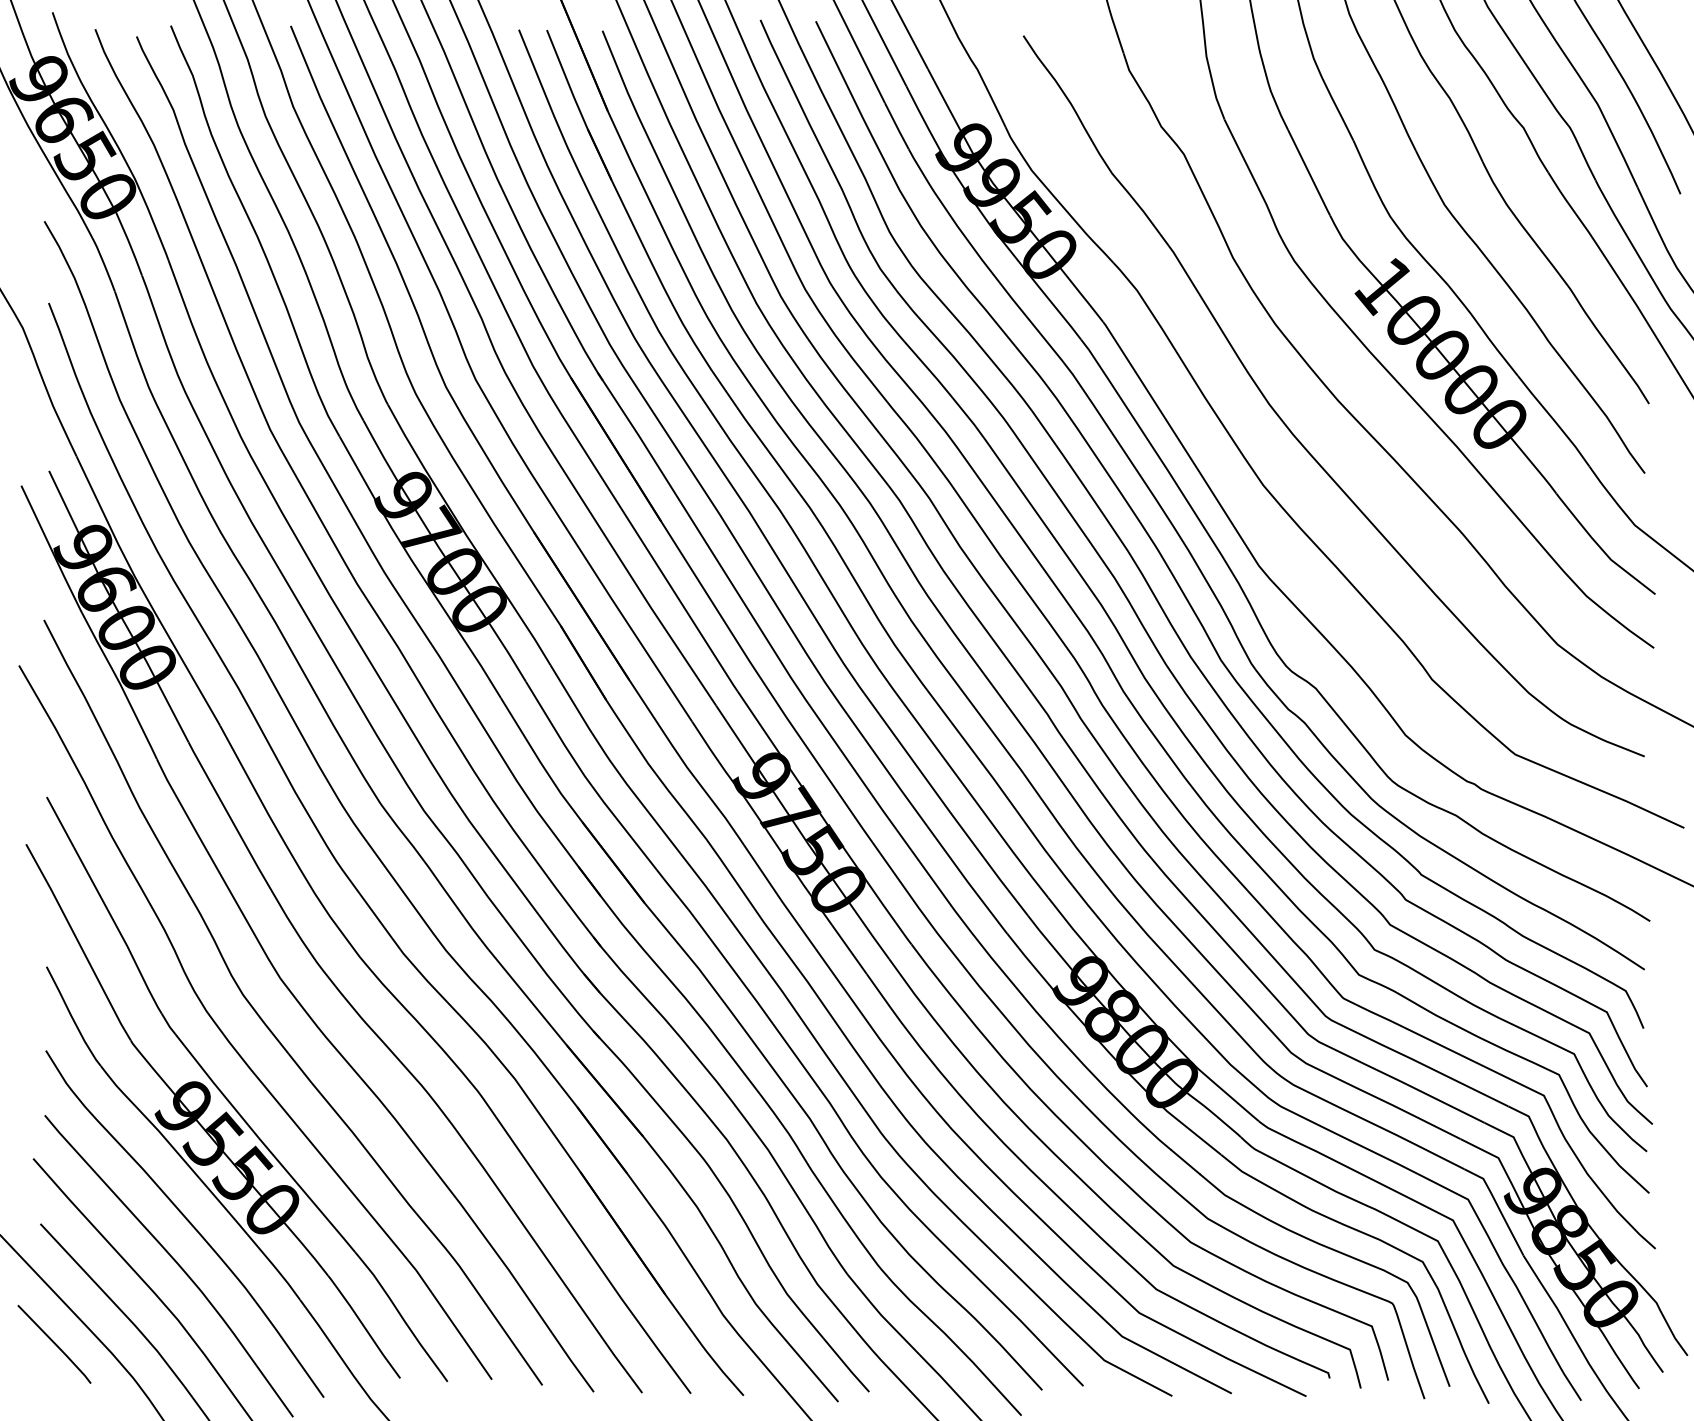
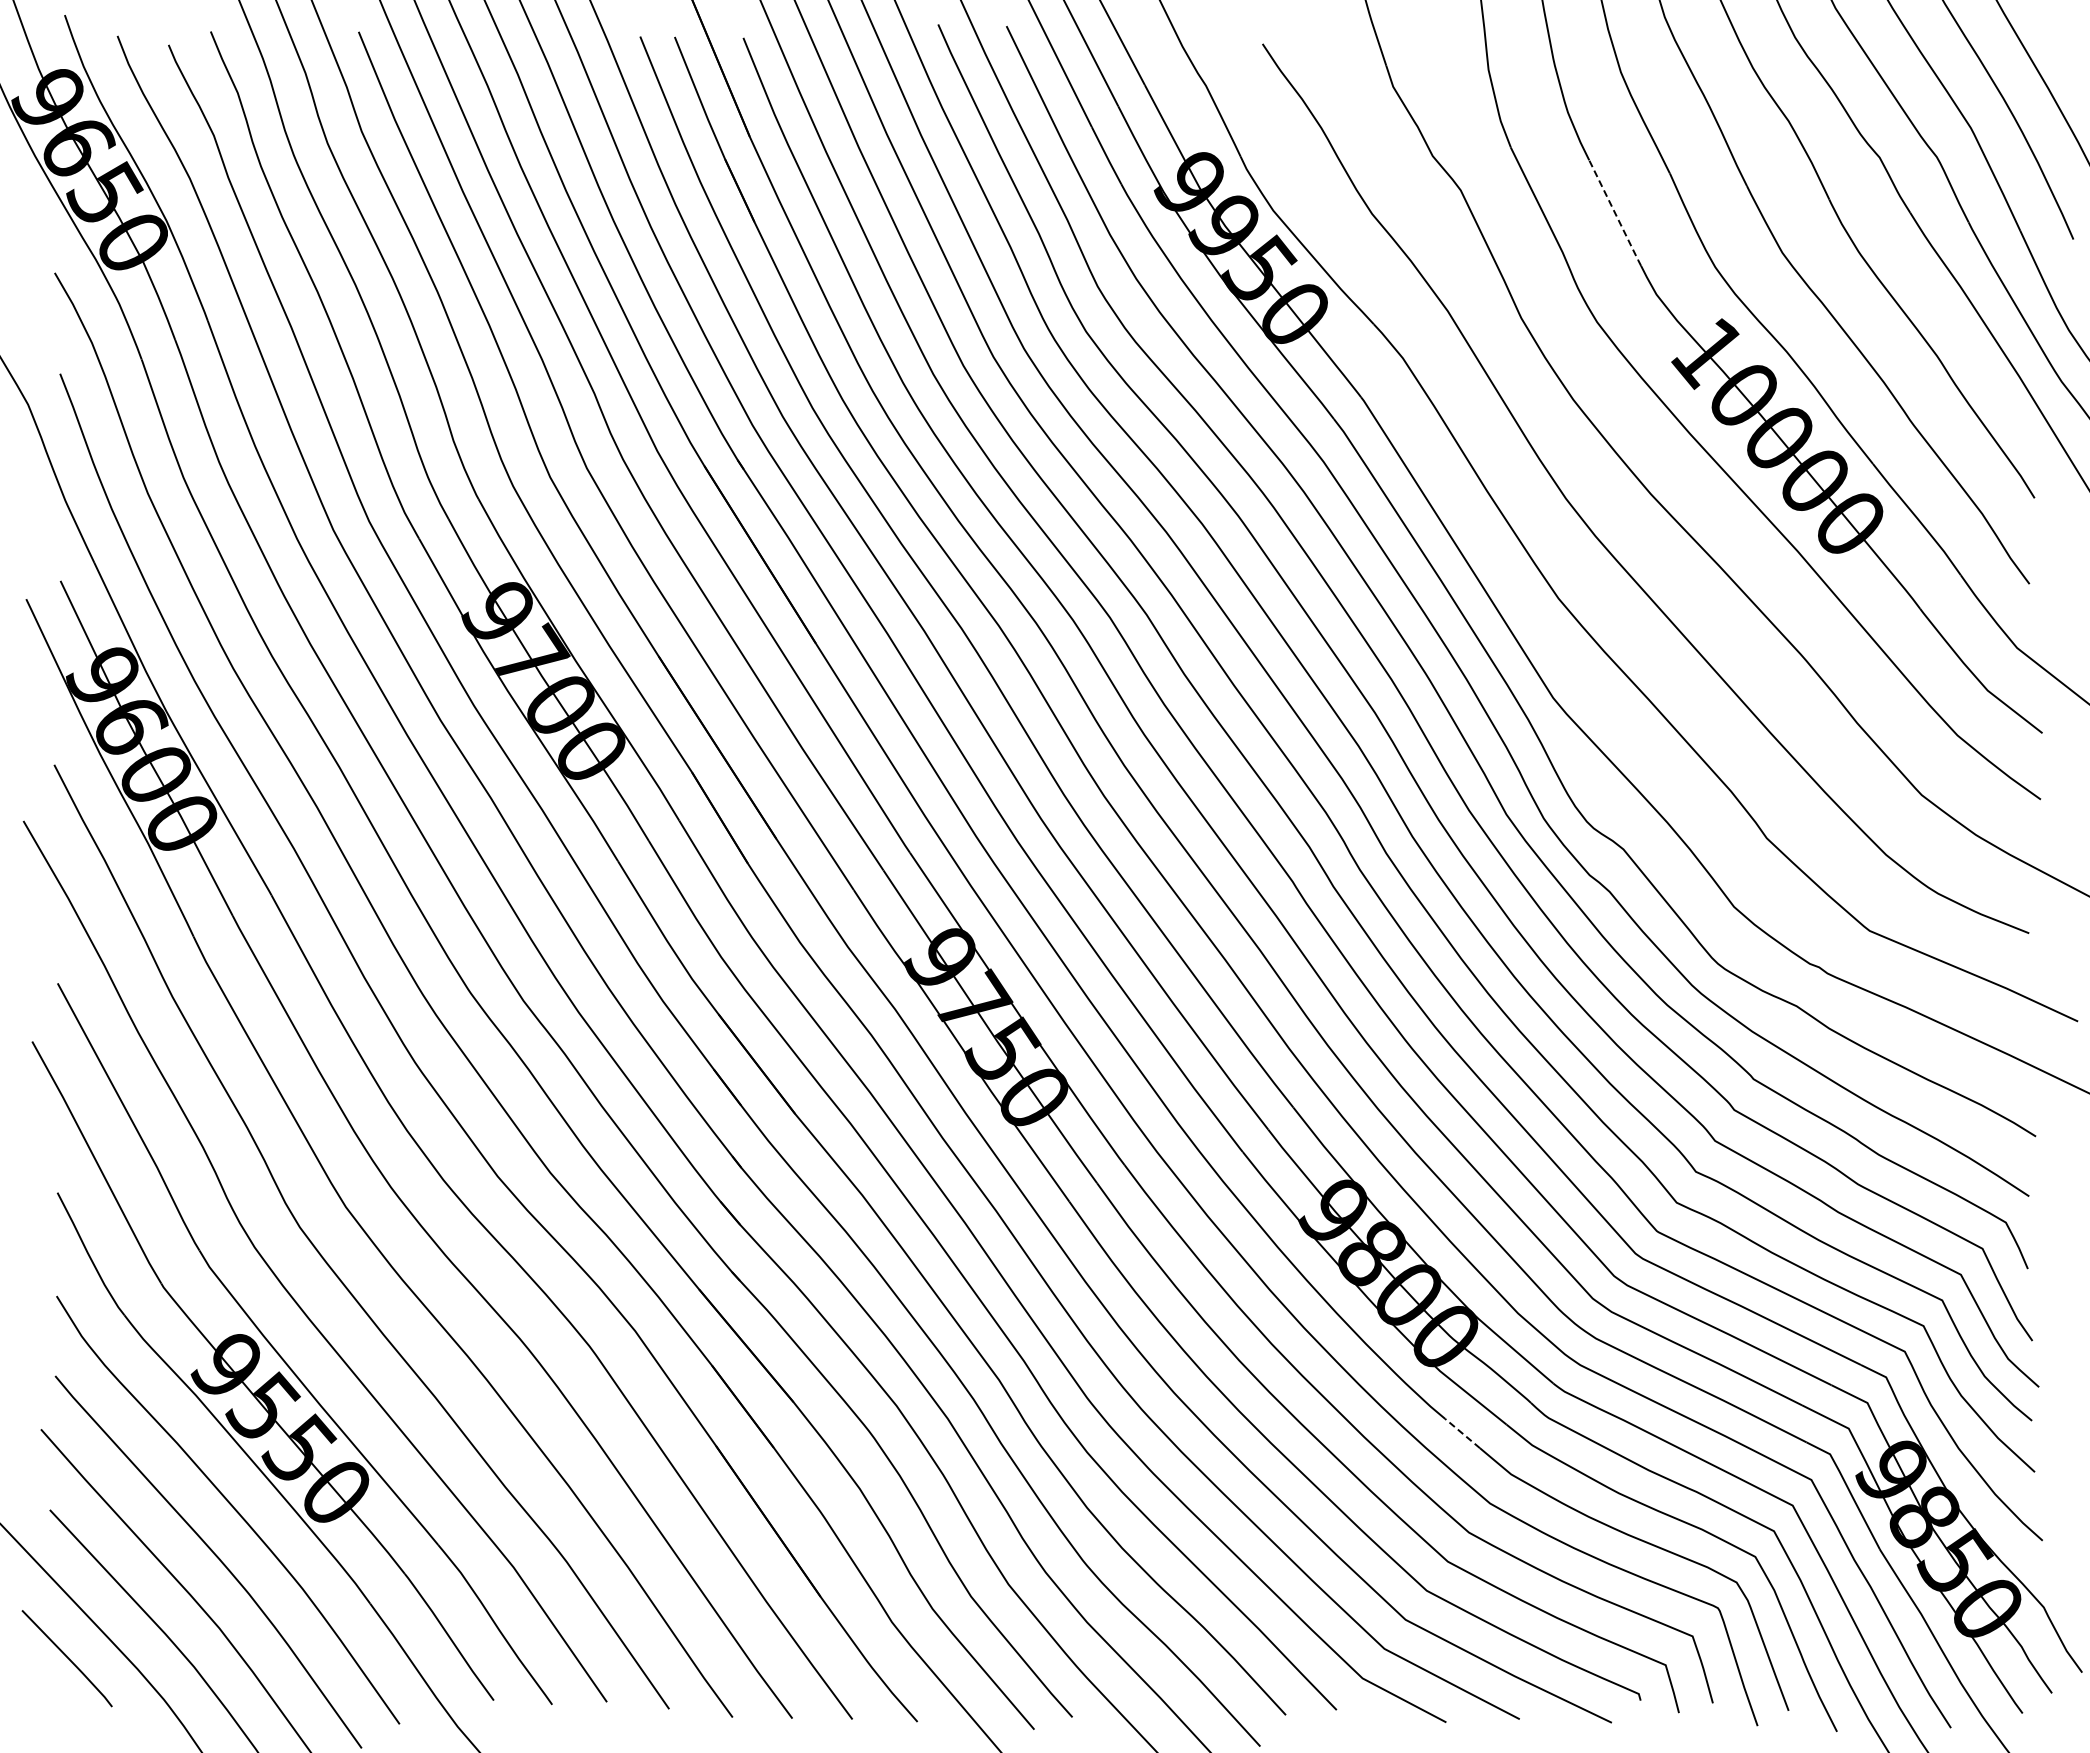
line: (1309, 173) -> (1615, 213), solid -> dashed
line: (1185, 1161) -> (1462, 1433), solid -> dashed

